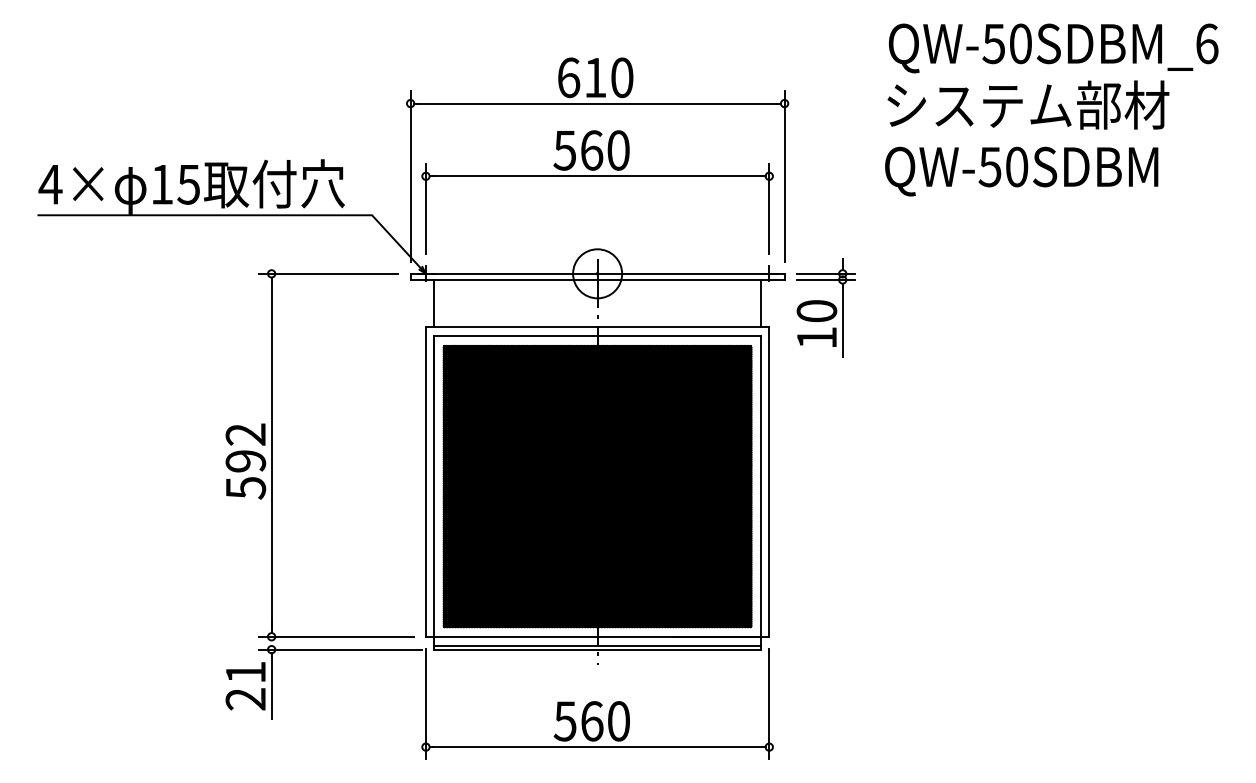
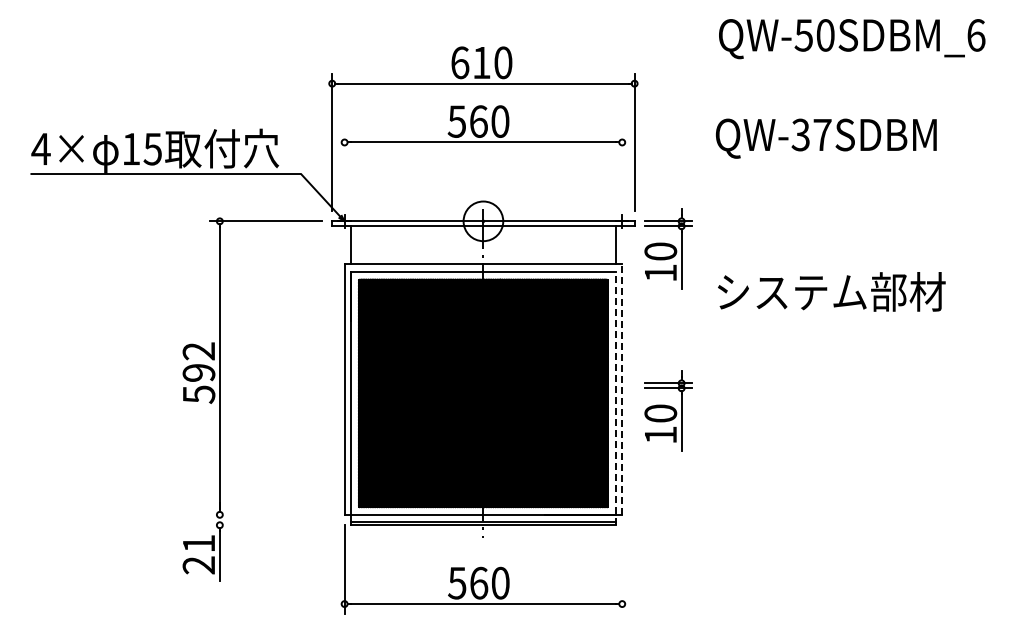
text: (1028, 104) -> (831, 291), moved
text: (1003, 166) -> (811, 134), QW-50SDBM -> QW-37SDBM
line: (425, 208) -> (344, 168), removed
line: (769, 208) -> (622, 168), removed
line: (769, 481) -> (622, 389), solid -> dashed
line: (760, 492) -> (615, 398), solid -> dashed
part: (826, 507) -> (668, 410), added
line: (335, 636) -> (271, 514), removed
line: (340, 649) -> (275, 525), removed
line: (769, 703) -> (622, 568), removed

